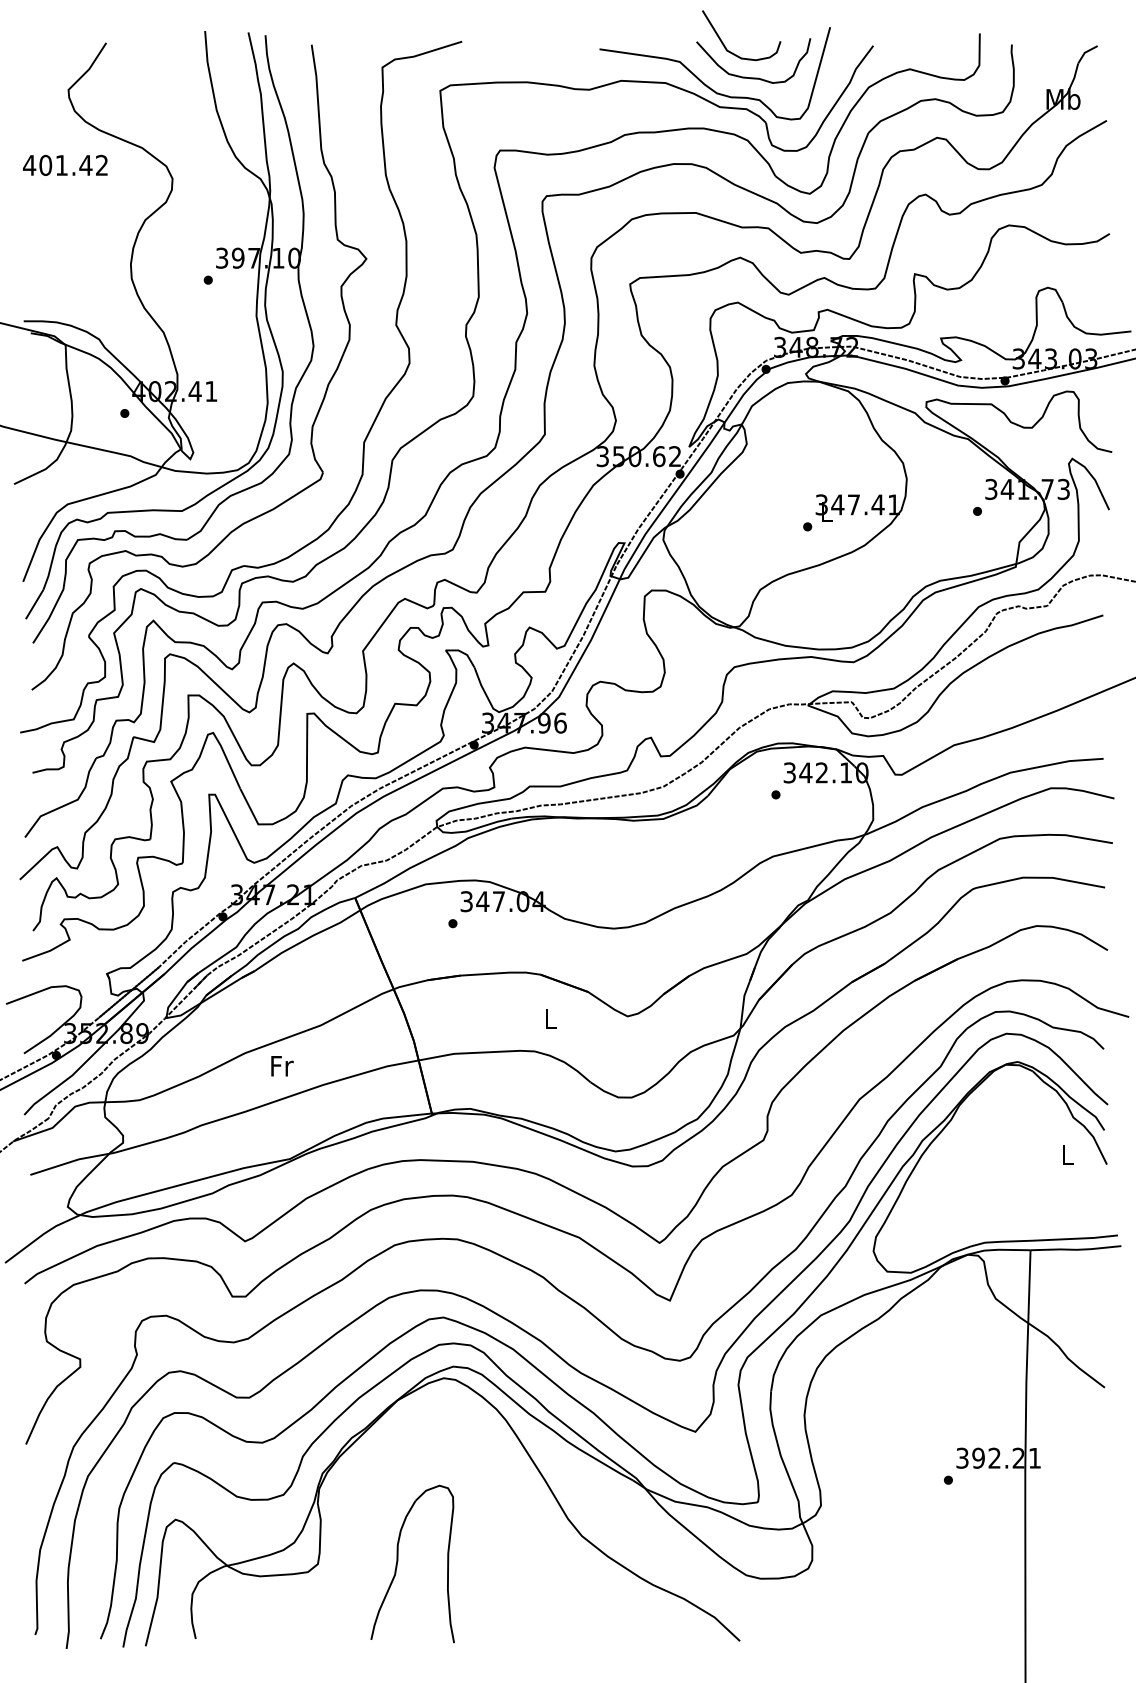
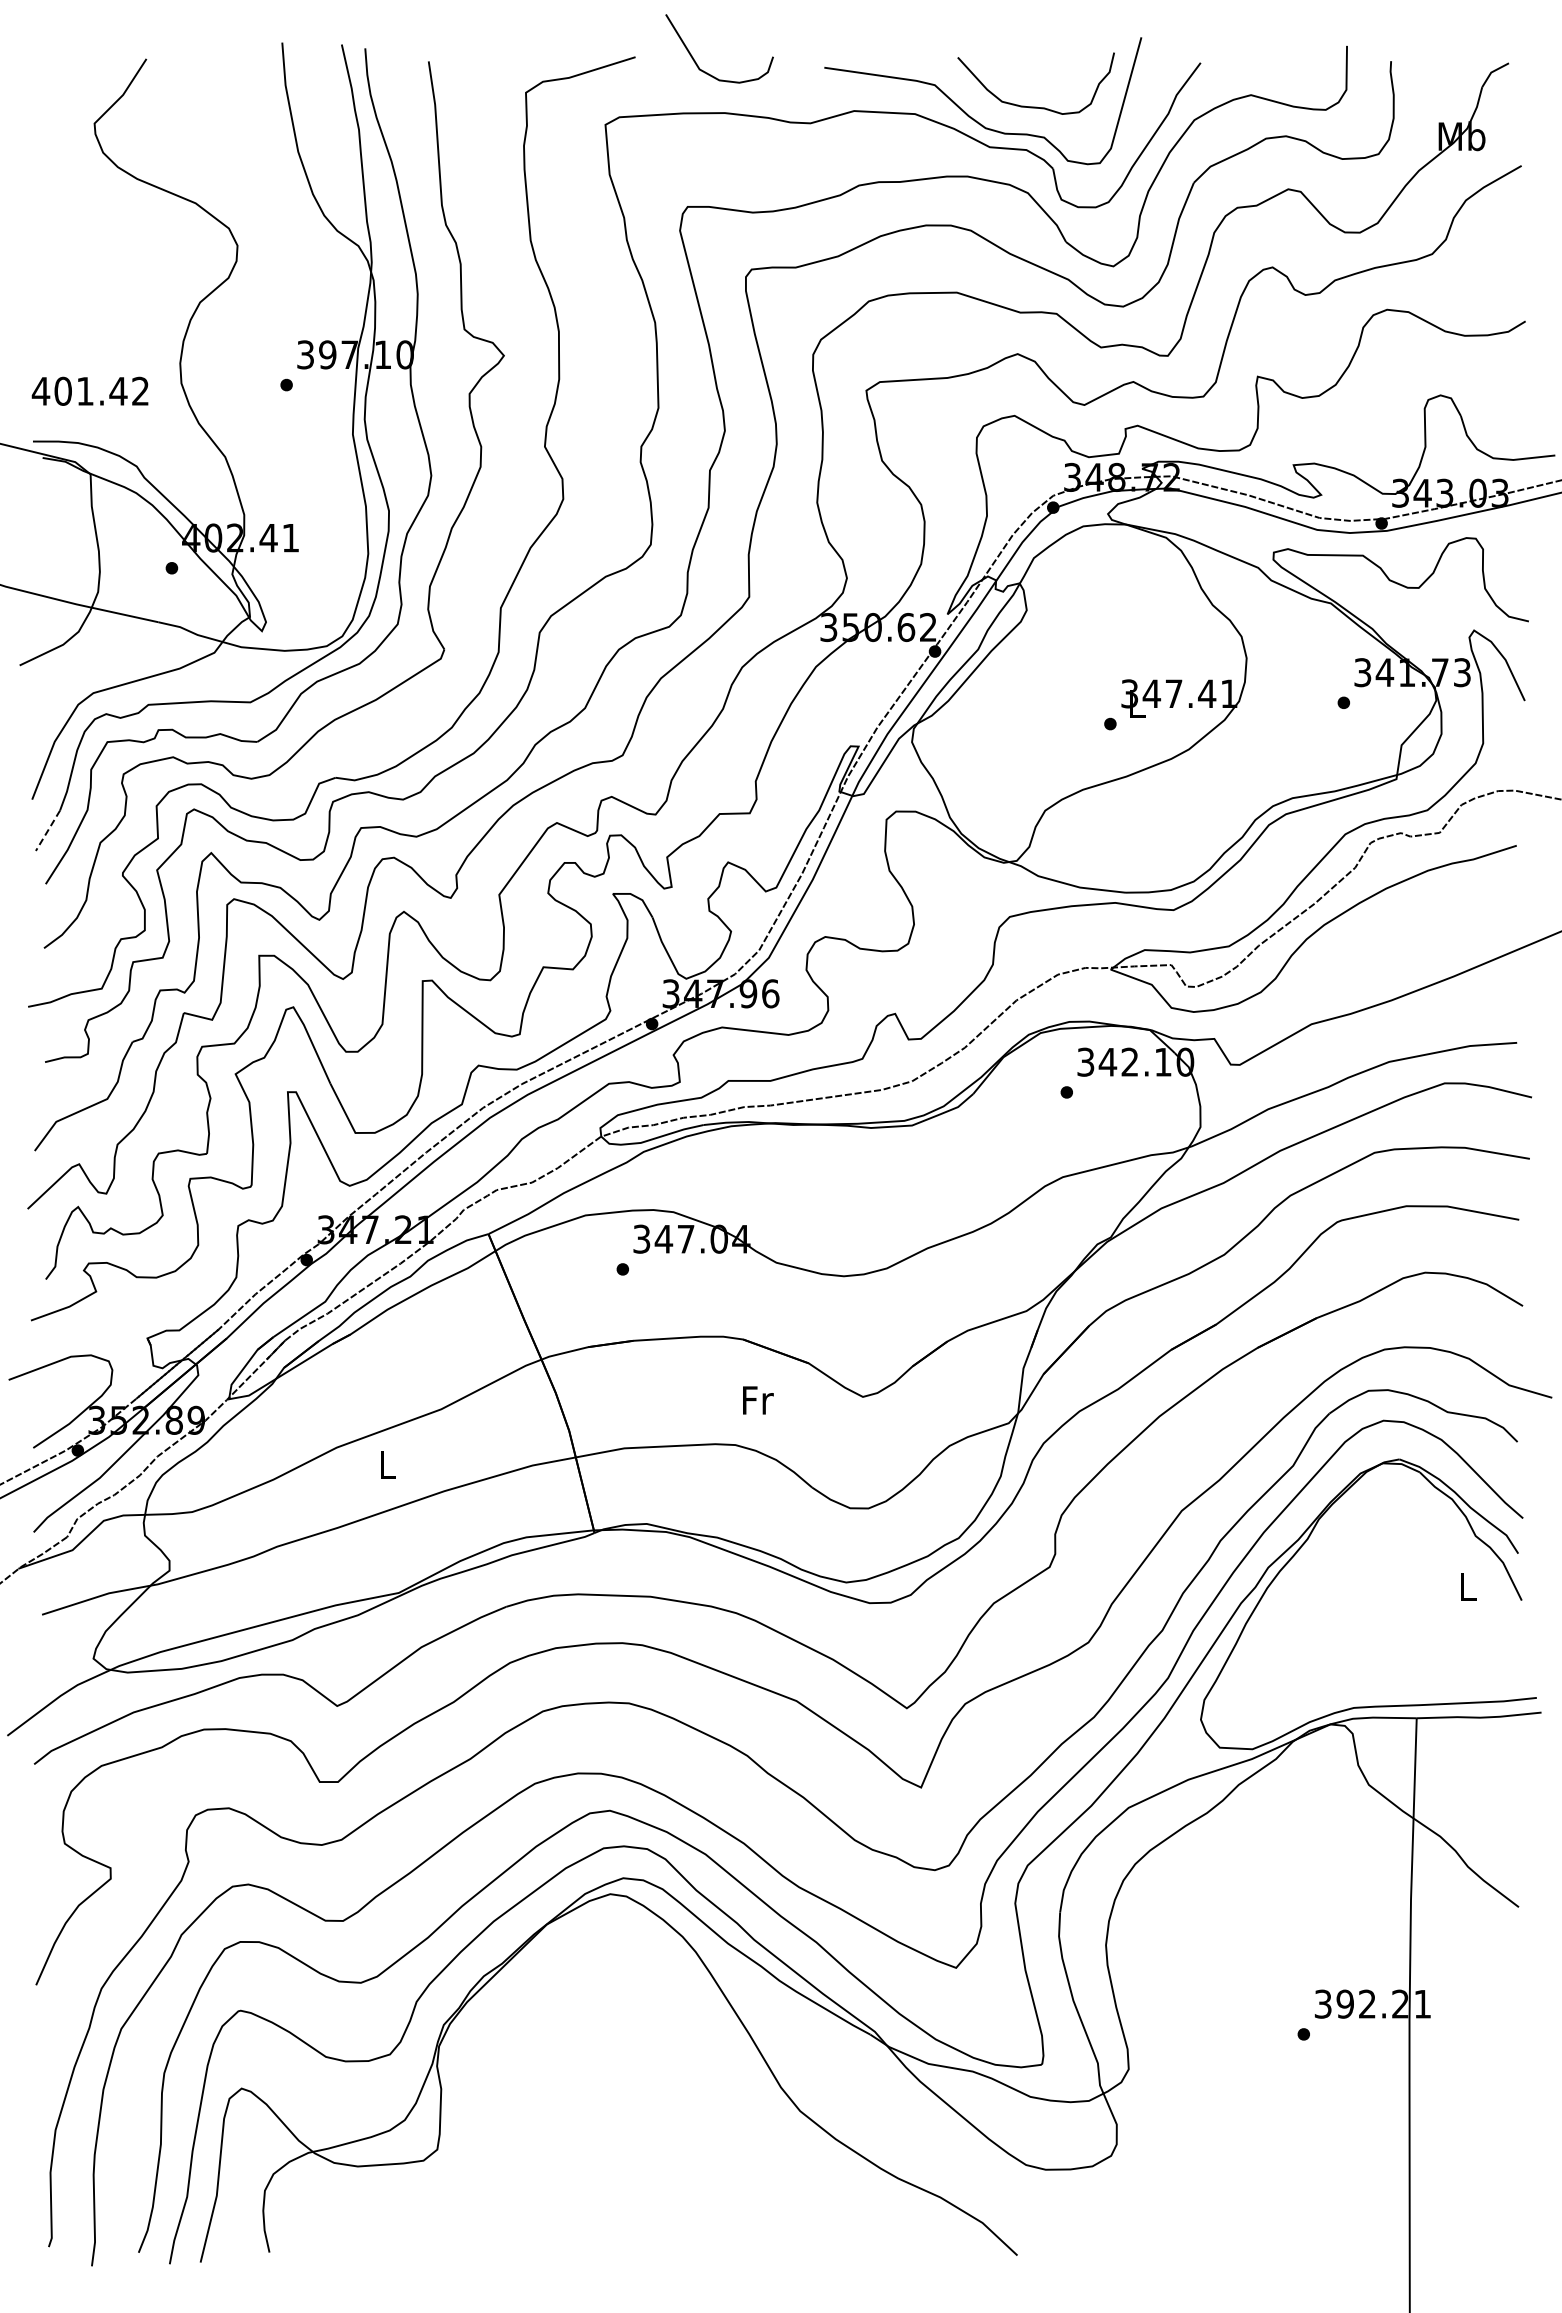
curve: (725, 46) -> (697, 63), moved
text: (64, 164) -> (89, 390), moved
line: (34, 604) -> (47, 830), solid -> dashed
text: (551, 1019) -> (758, 1400), L -> Fr
text: (282, 1066) -> (388, 1465), Fr -> L
part: (398, 1561) -> (547, 2146), removed

